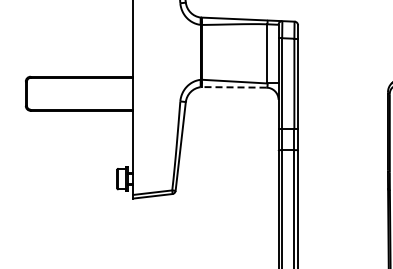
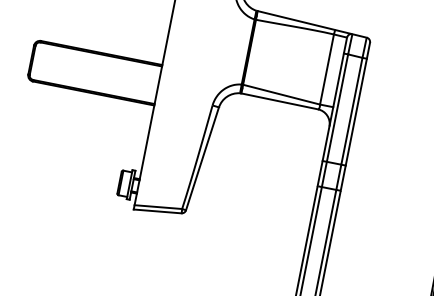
line: (233, 87) -> (278, 101), dashed -> solid

